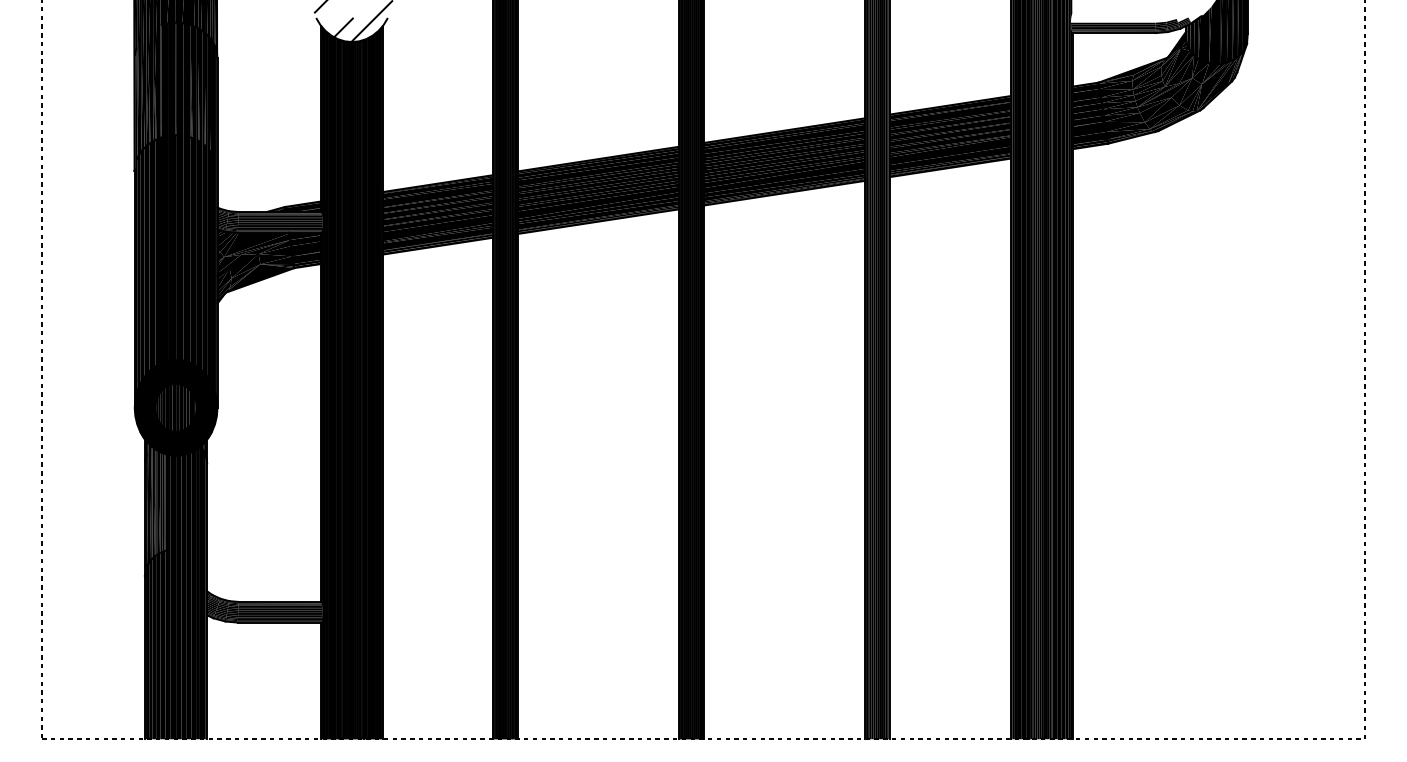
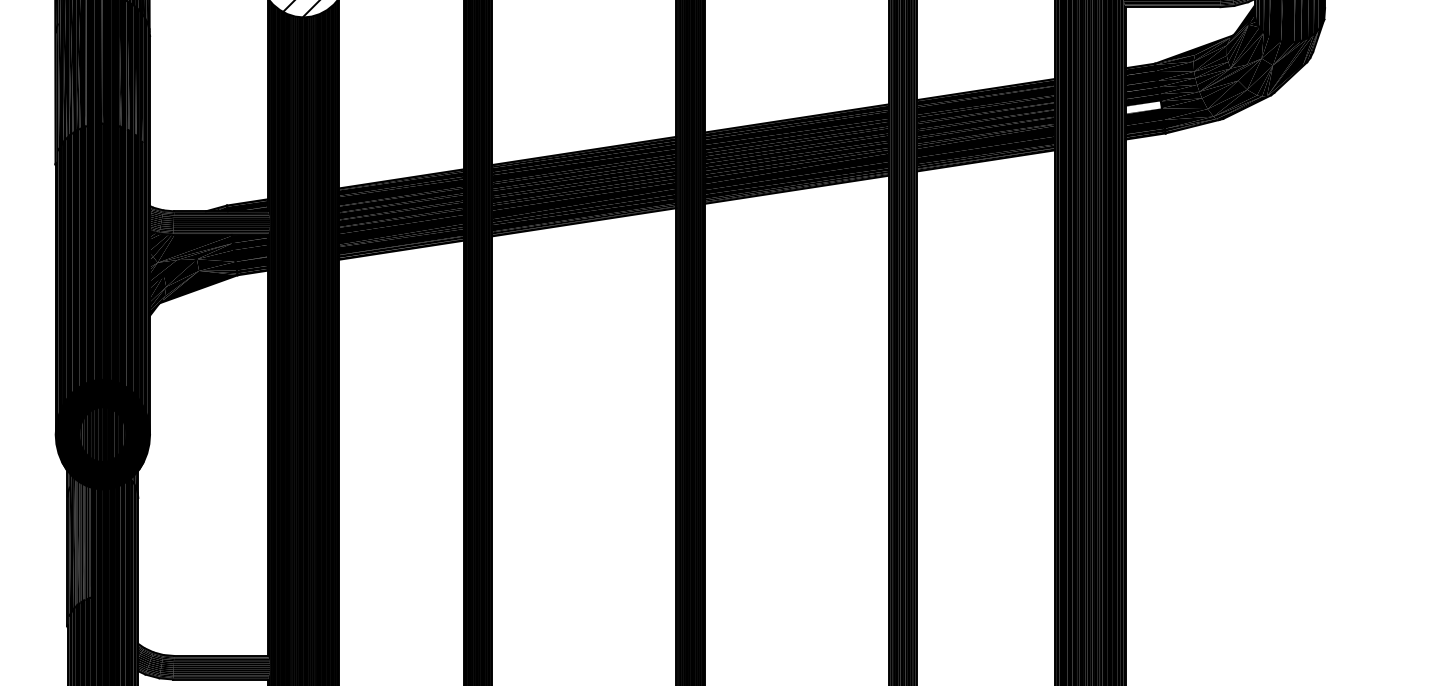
fill: (1088, 120) -> (1143, 106), removed

